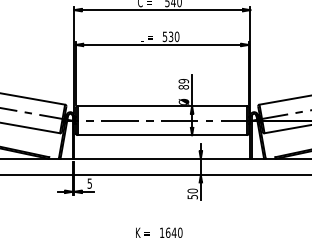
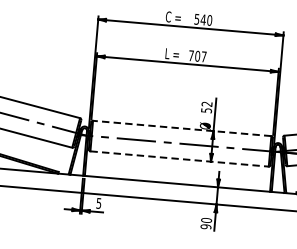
text: (170, 36) -> (197, 55), 530 -> 707
text: (183, 84) -> (206, 107), 89 -> 52
line: (162, 106) -> (182, 128), solid -> dashed
line: (162, 135) -> (179, 159), solid -> dashed
text: (192, 196) -> (205, 226), 50 -> 90

